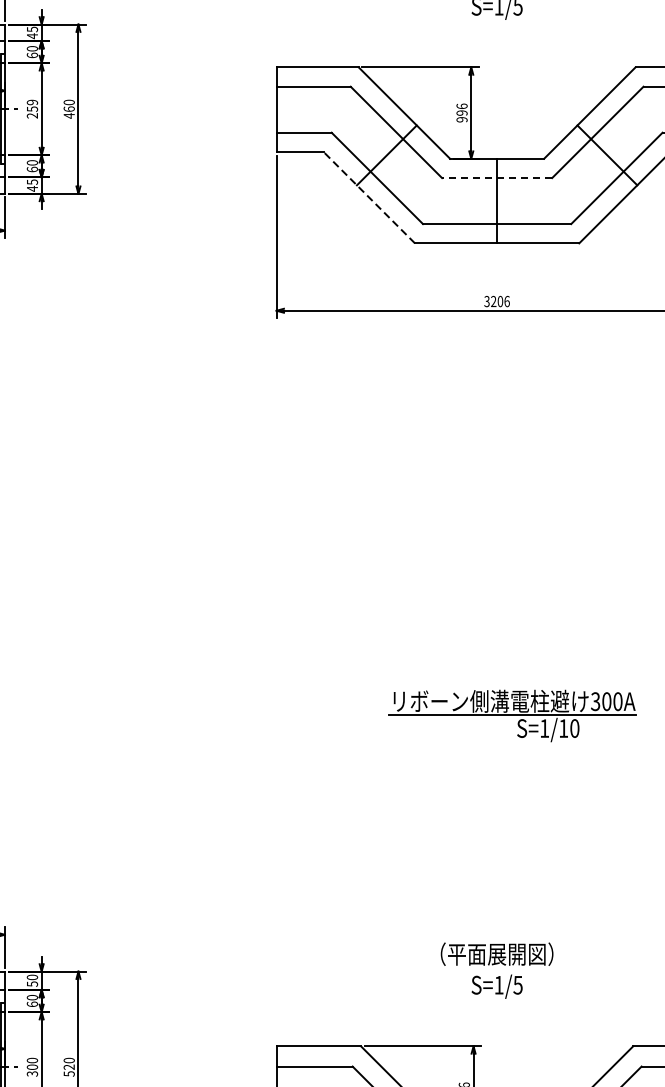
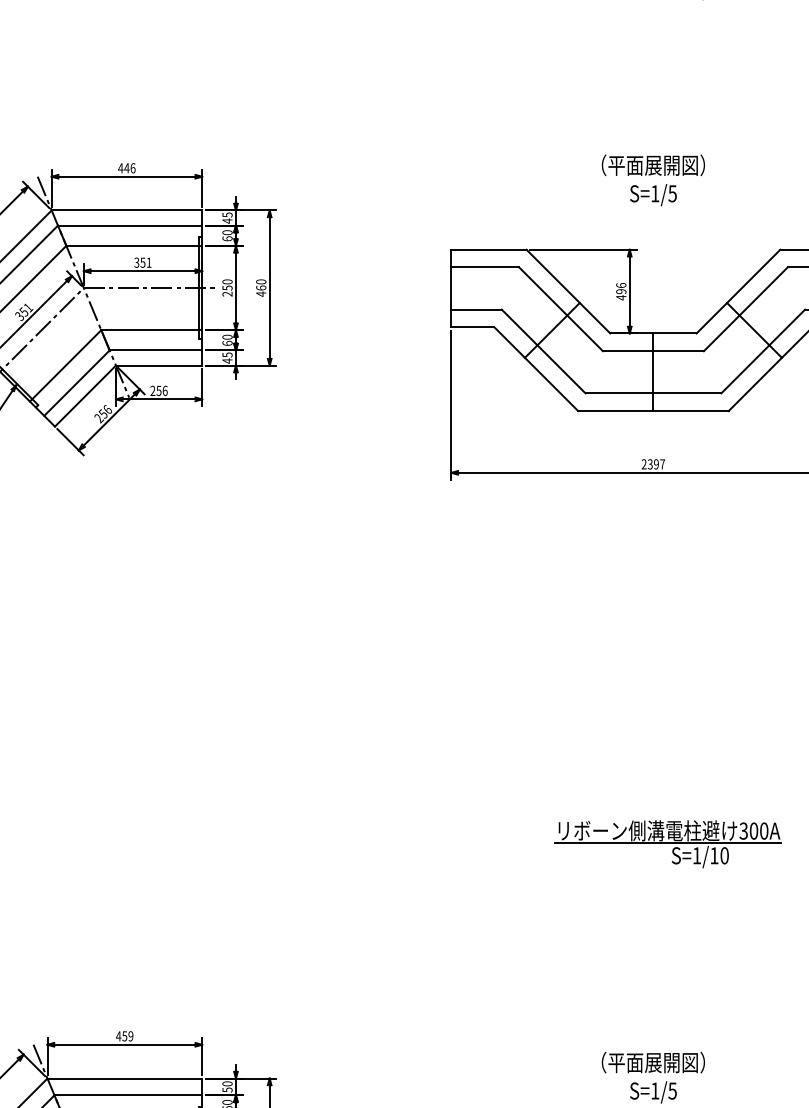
text: (32, 102) -> (227, 281), 259 -> 250
text: (462, 119) -> (621, 297), 996 -> 496
line: (496, 178) -> (652, 351), dashed -> solid
line: (368, 196) -> (535, 368), dashed -> solid
text: (497, 301) -> (653, 464), 3206 -> 2397

